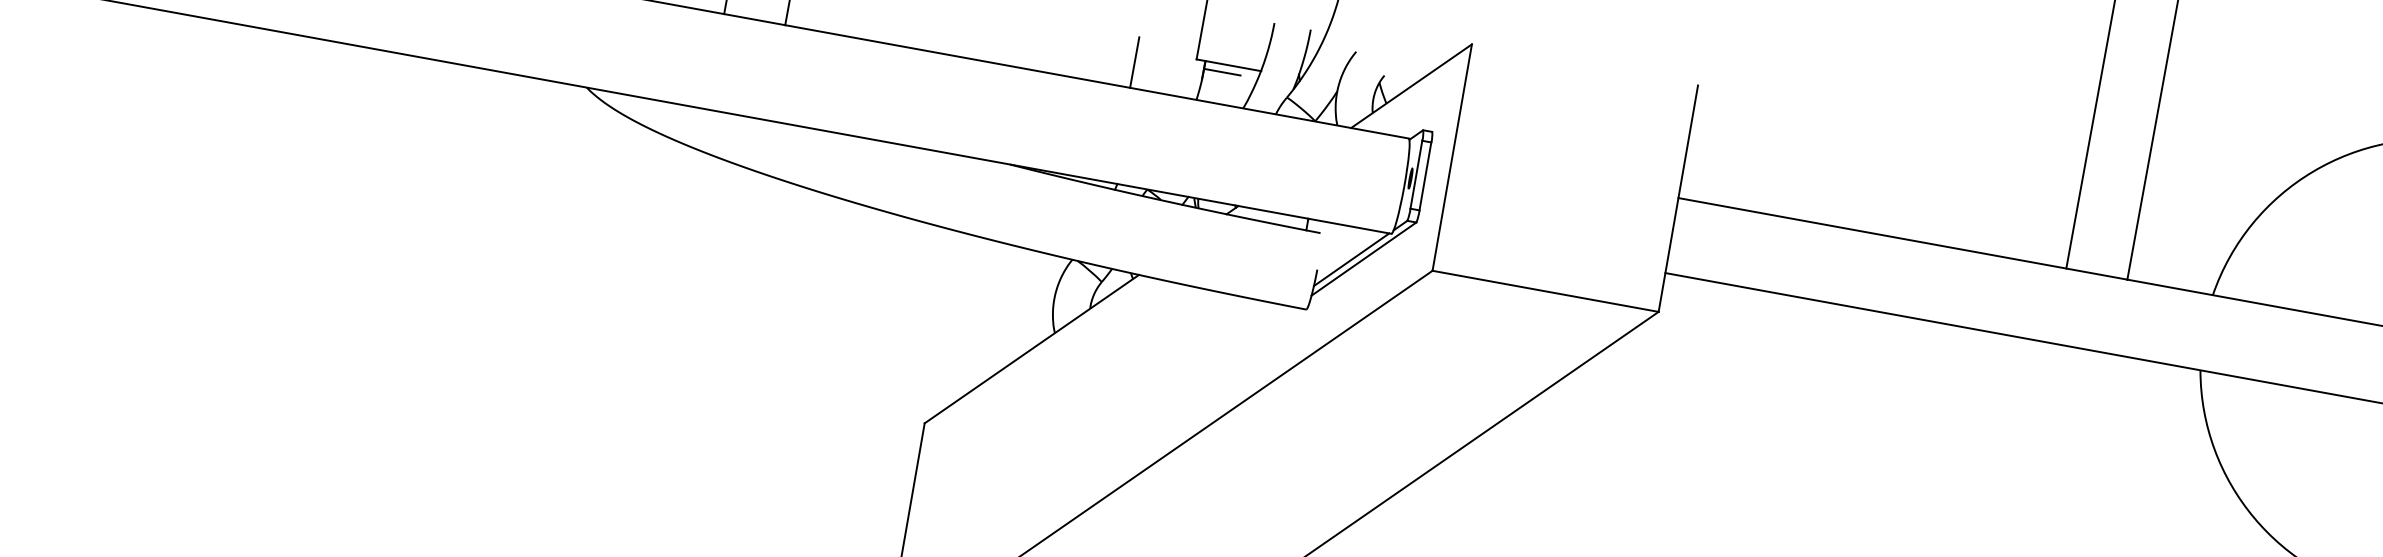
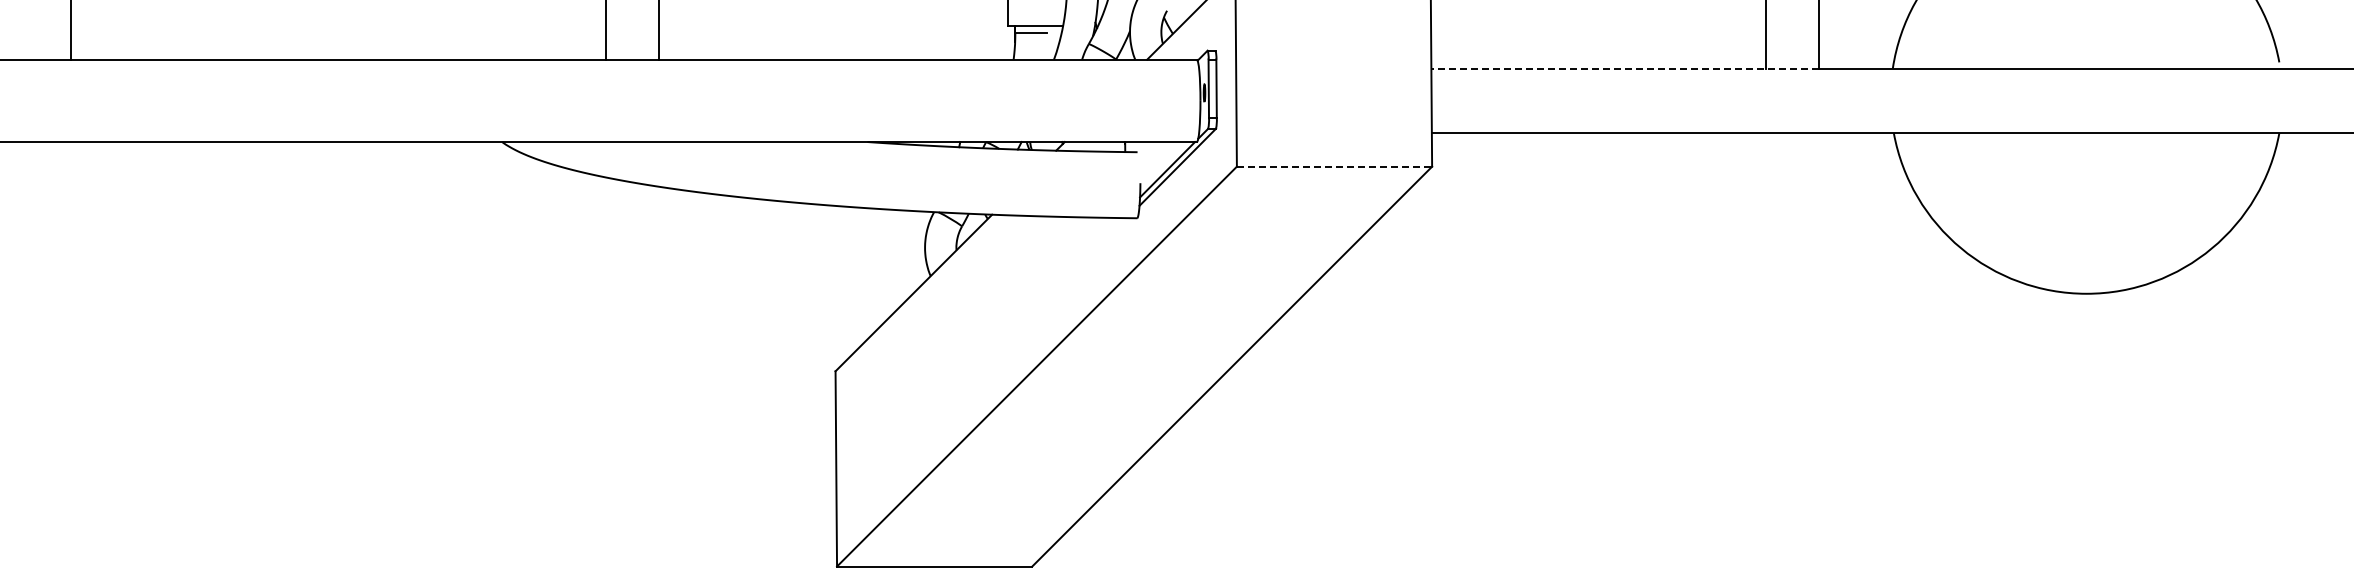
line: (1135, 62) -> (956, 37), removed
line: (1903, 238) -> (1625, 68), solid -> dashed
line: (1545, 291) -> (1334, 166), solid -> dashed

